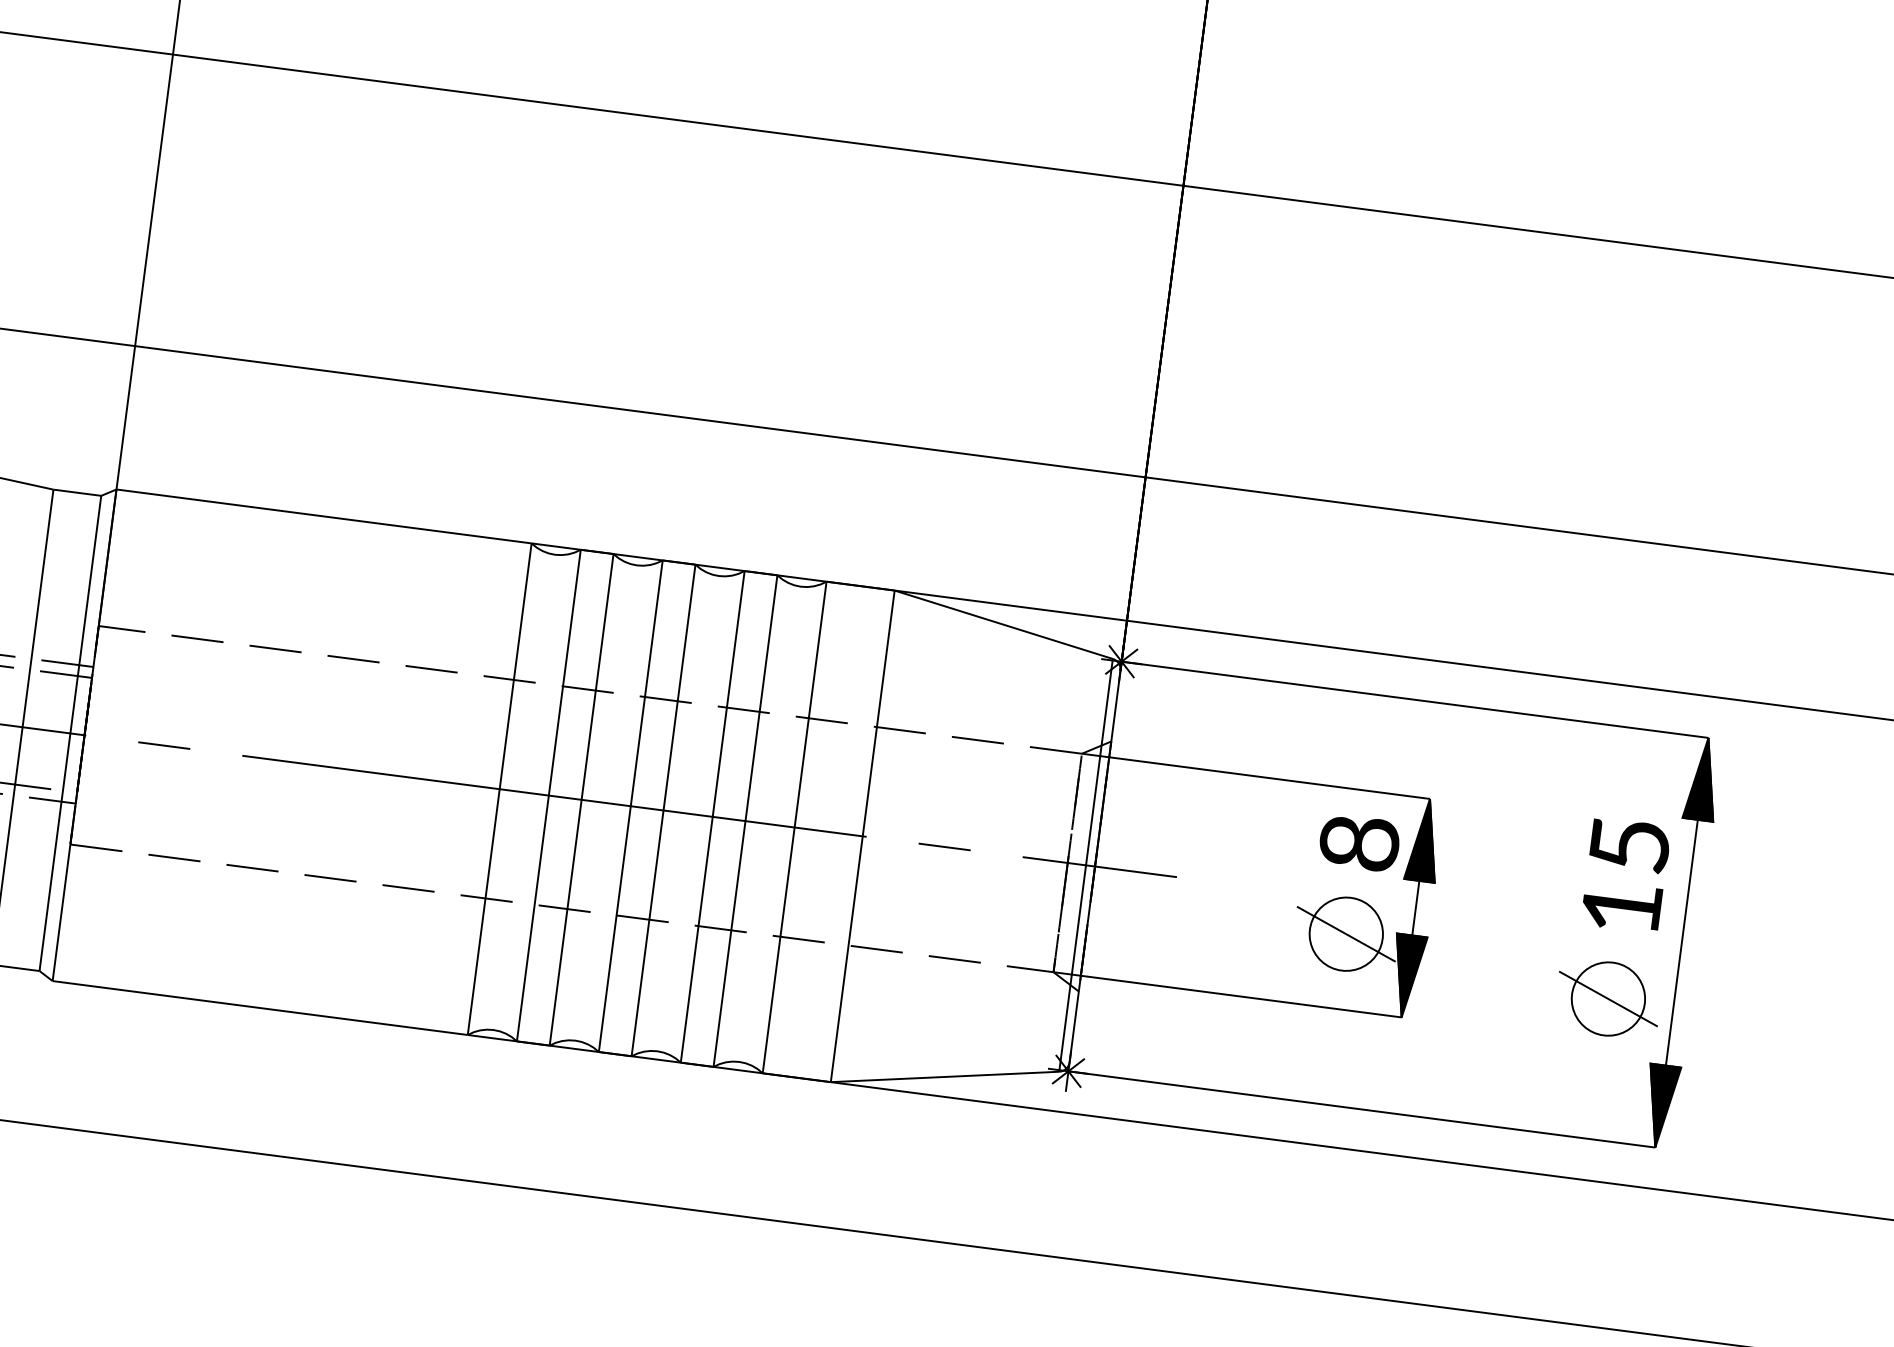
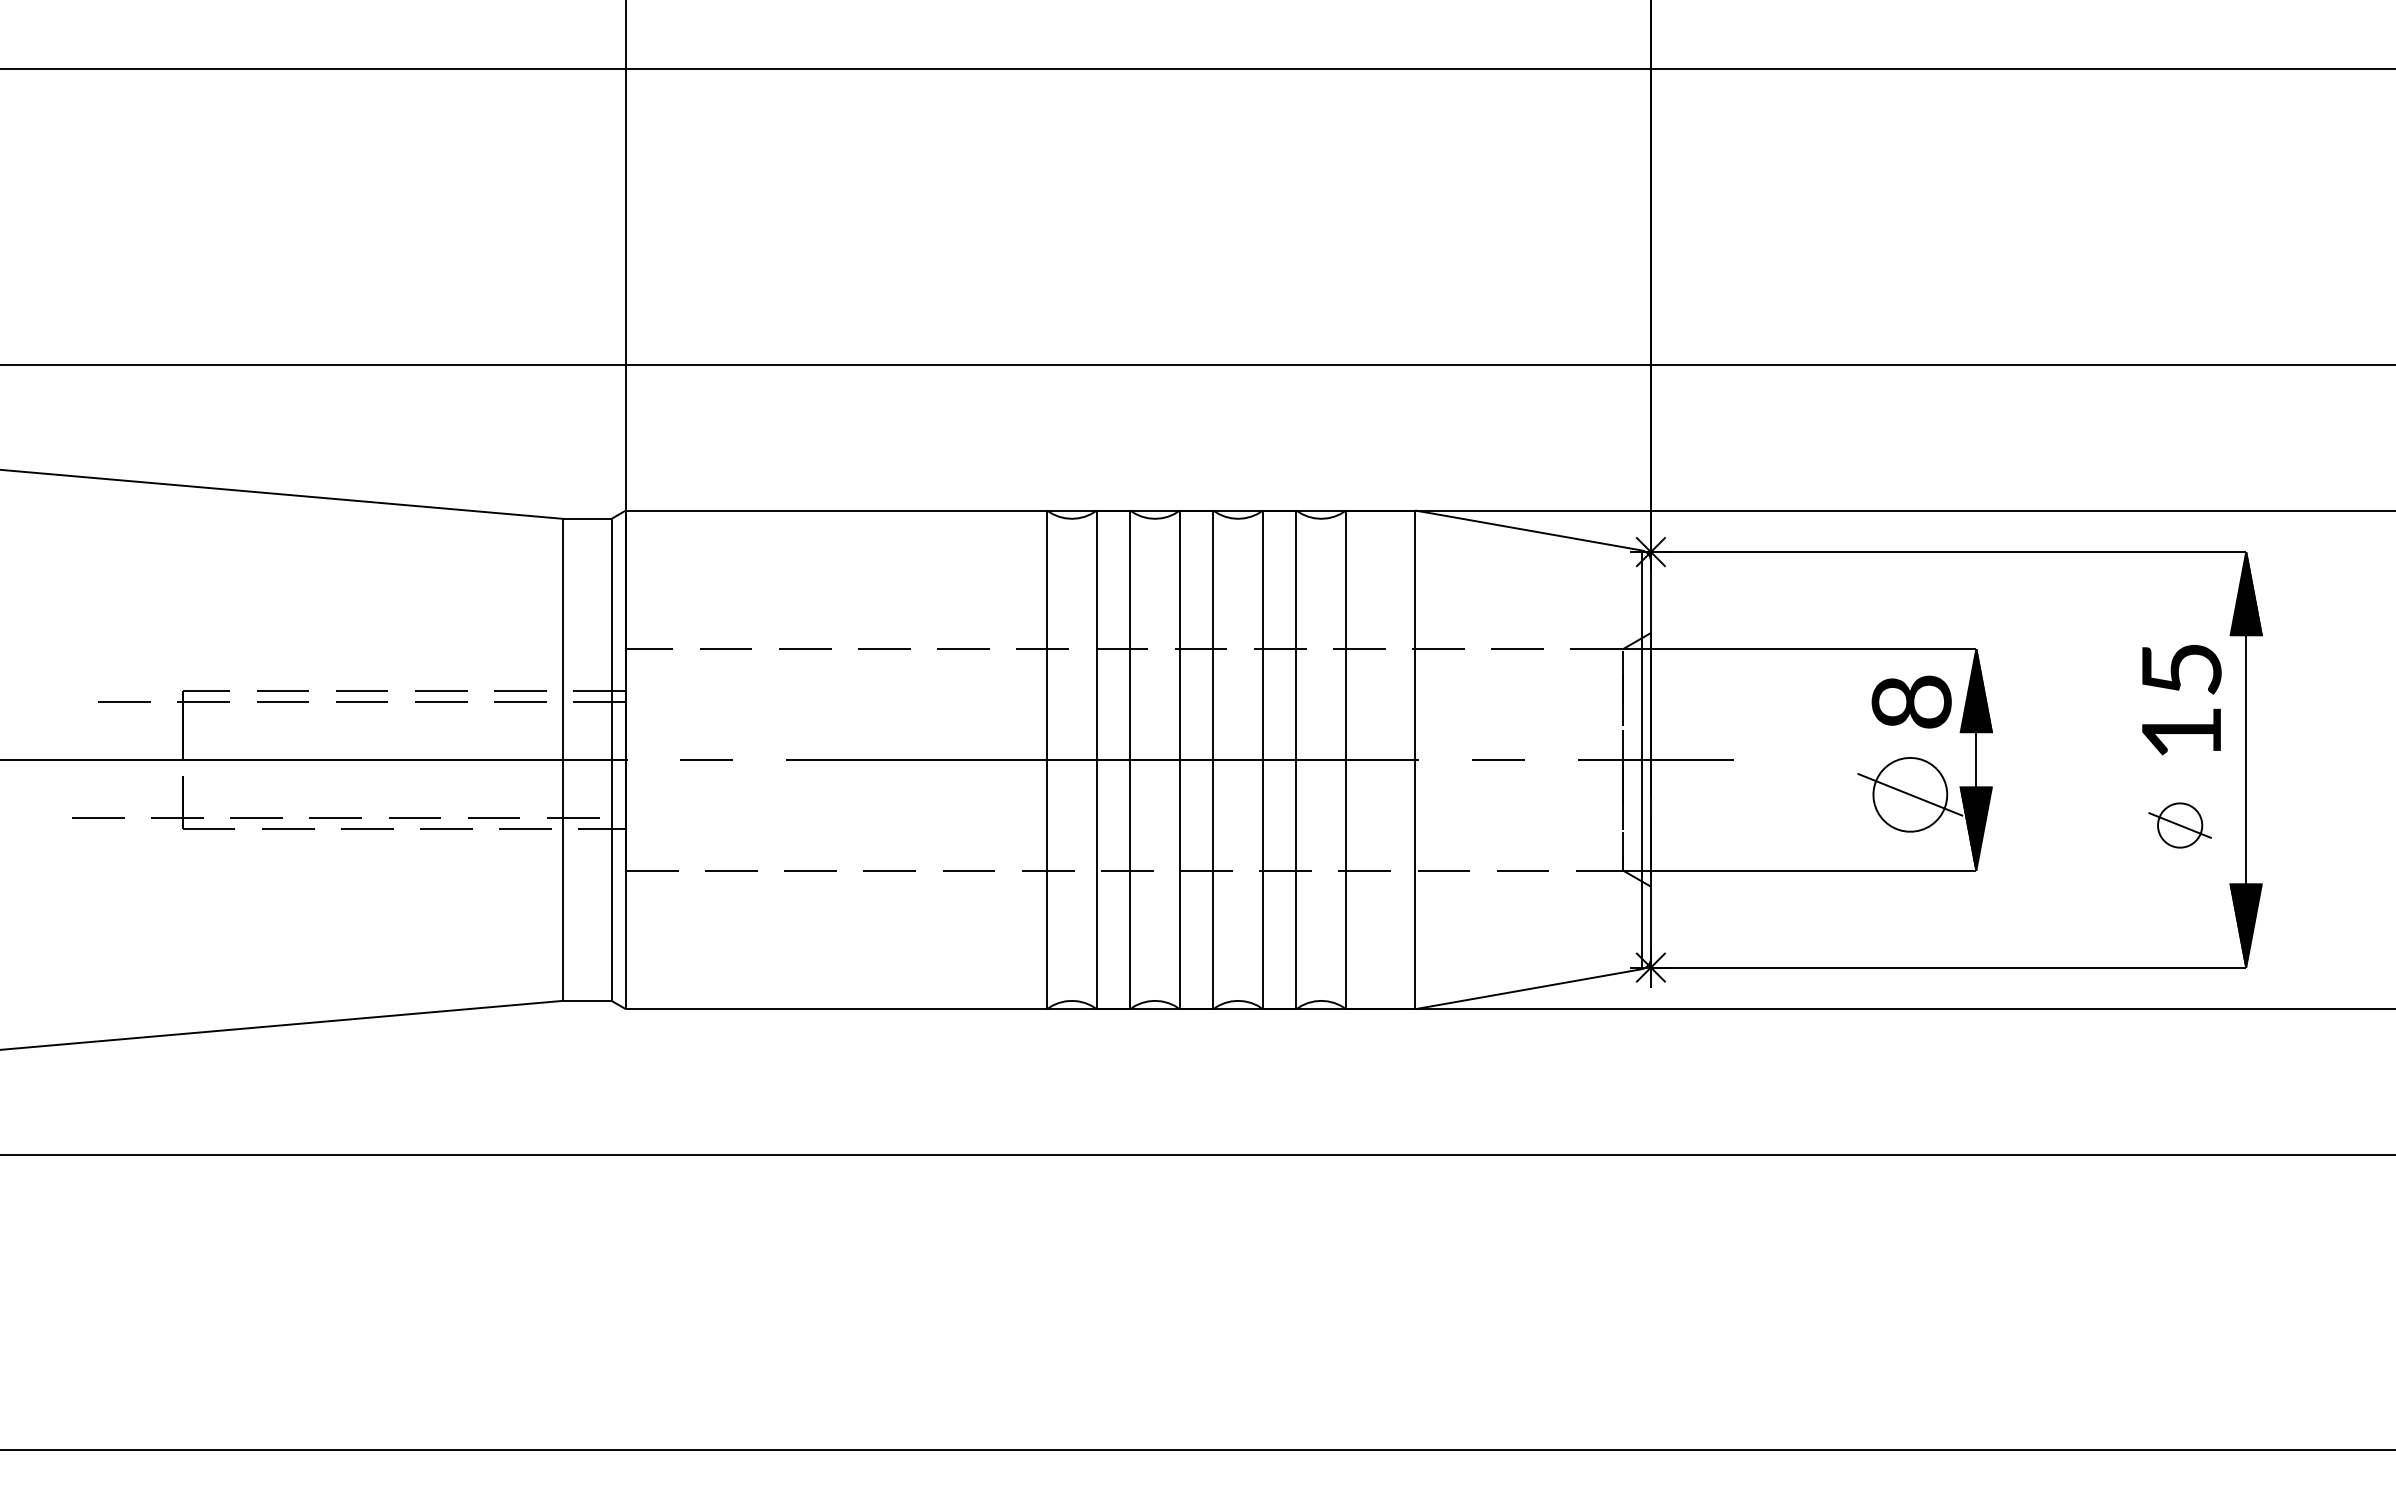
part: (1607, 998) -> (2179, 825), size x0.6

